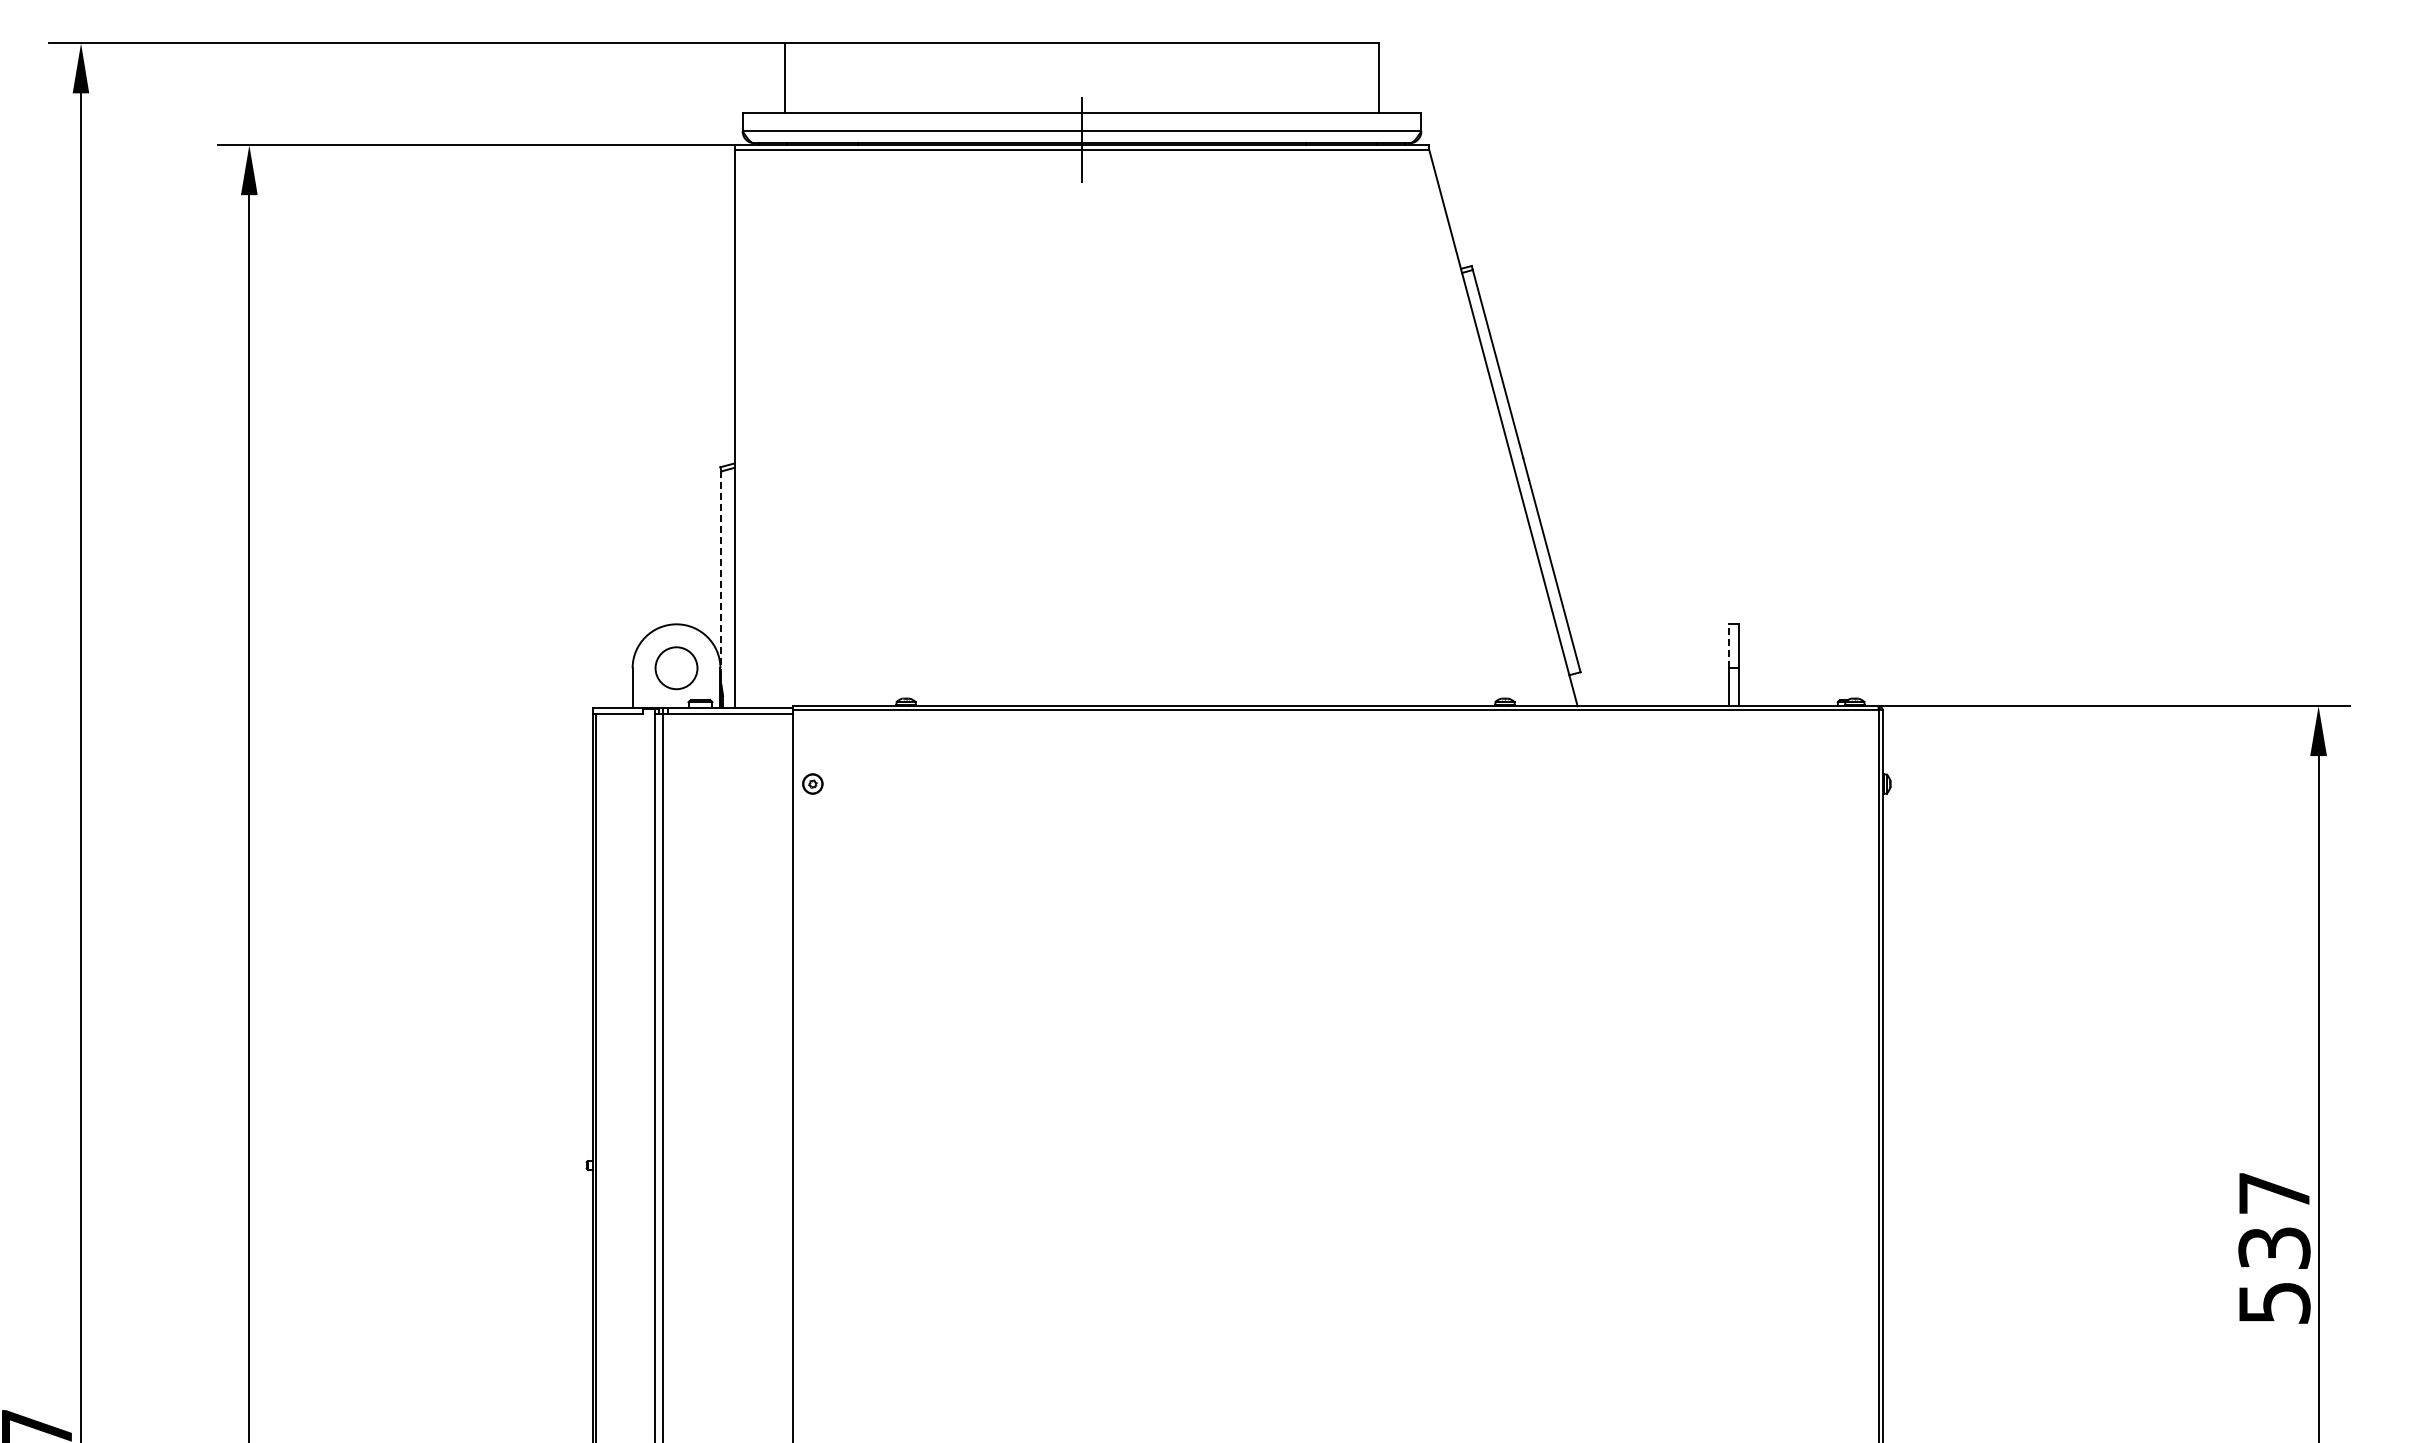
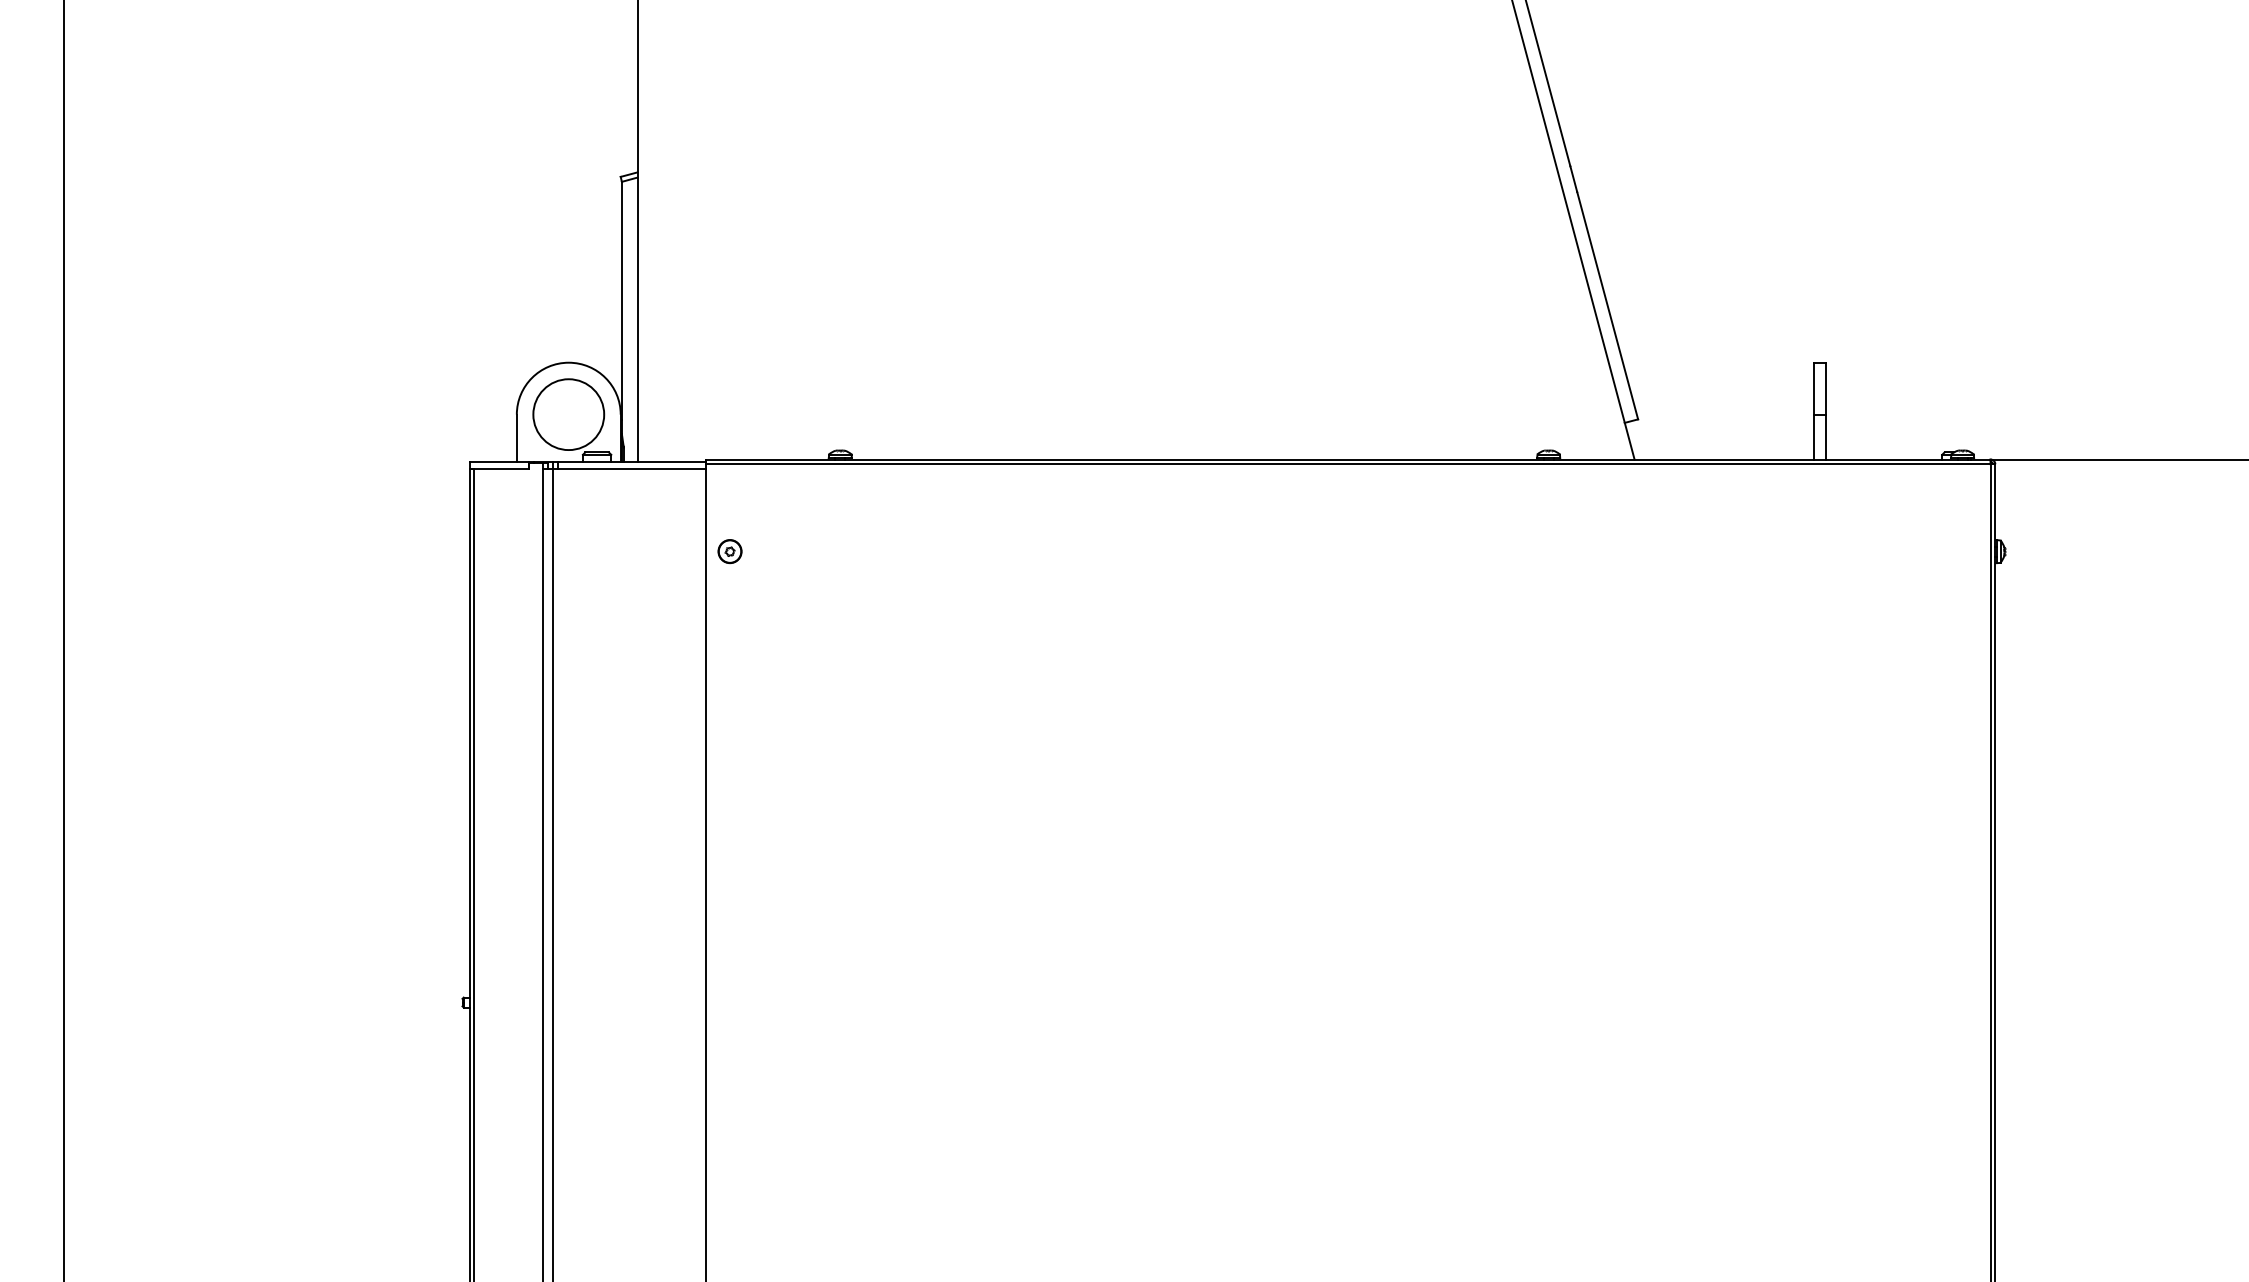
line: (721, 572) -> (621, 301), dashed -> solid
line: (1729, 646) -> (1814, 388), dashed -> solid
circle: (676, 668) -> (568, 414), size x1.43

